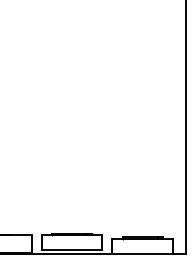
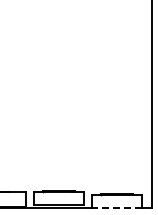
line: (142, 253) -> (116, 207), solid -> dashed

